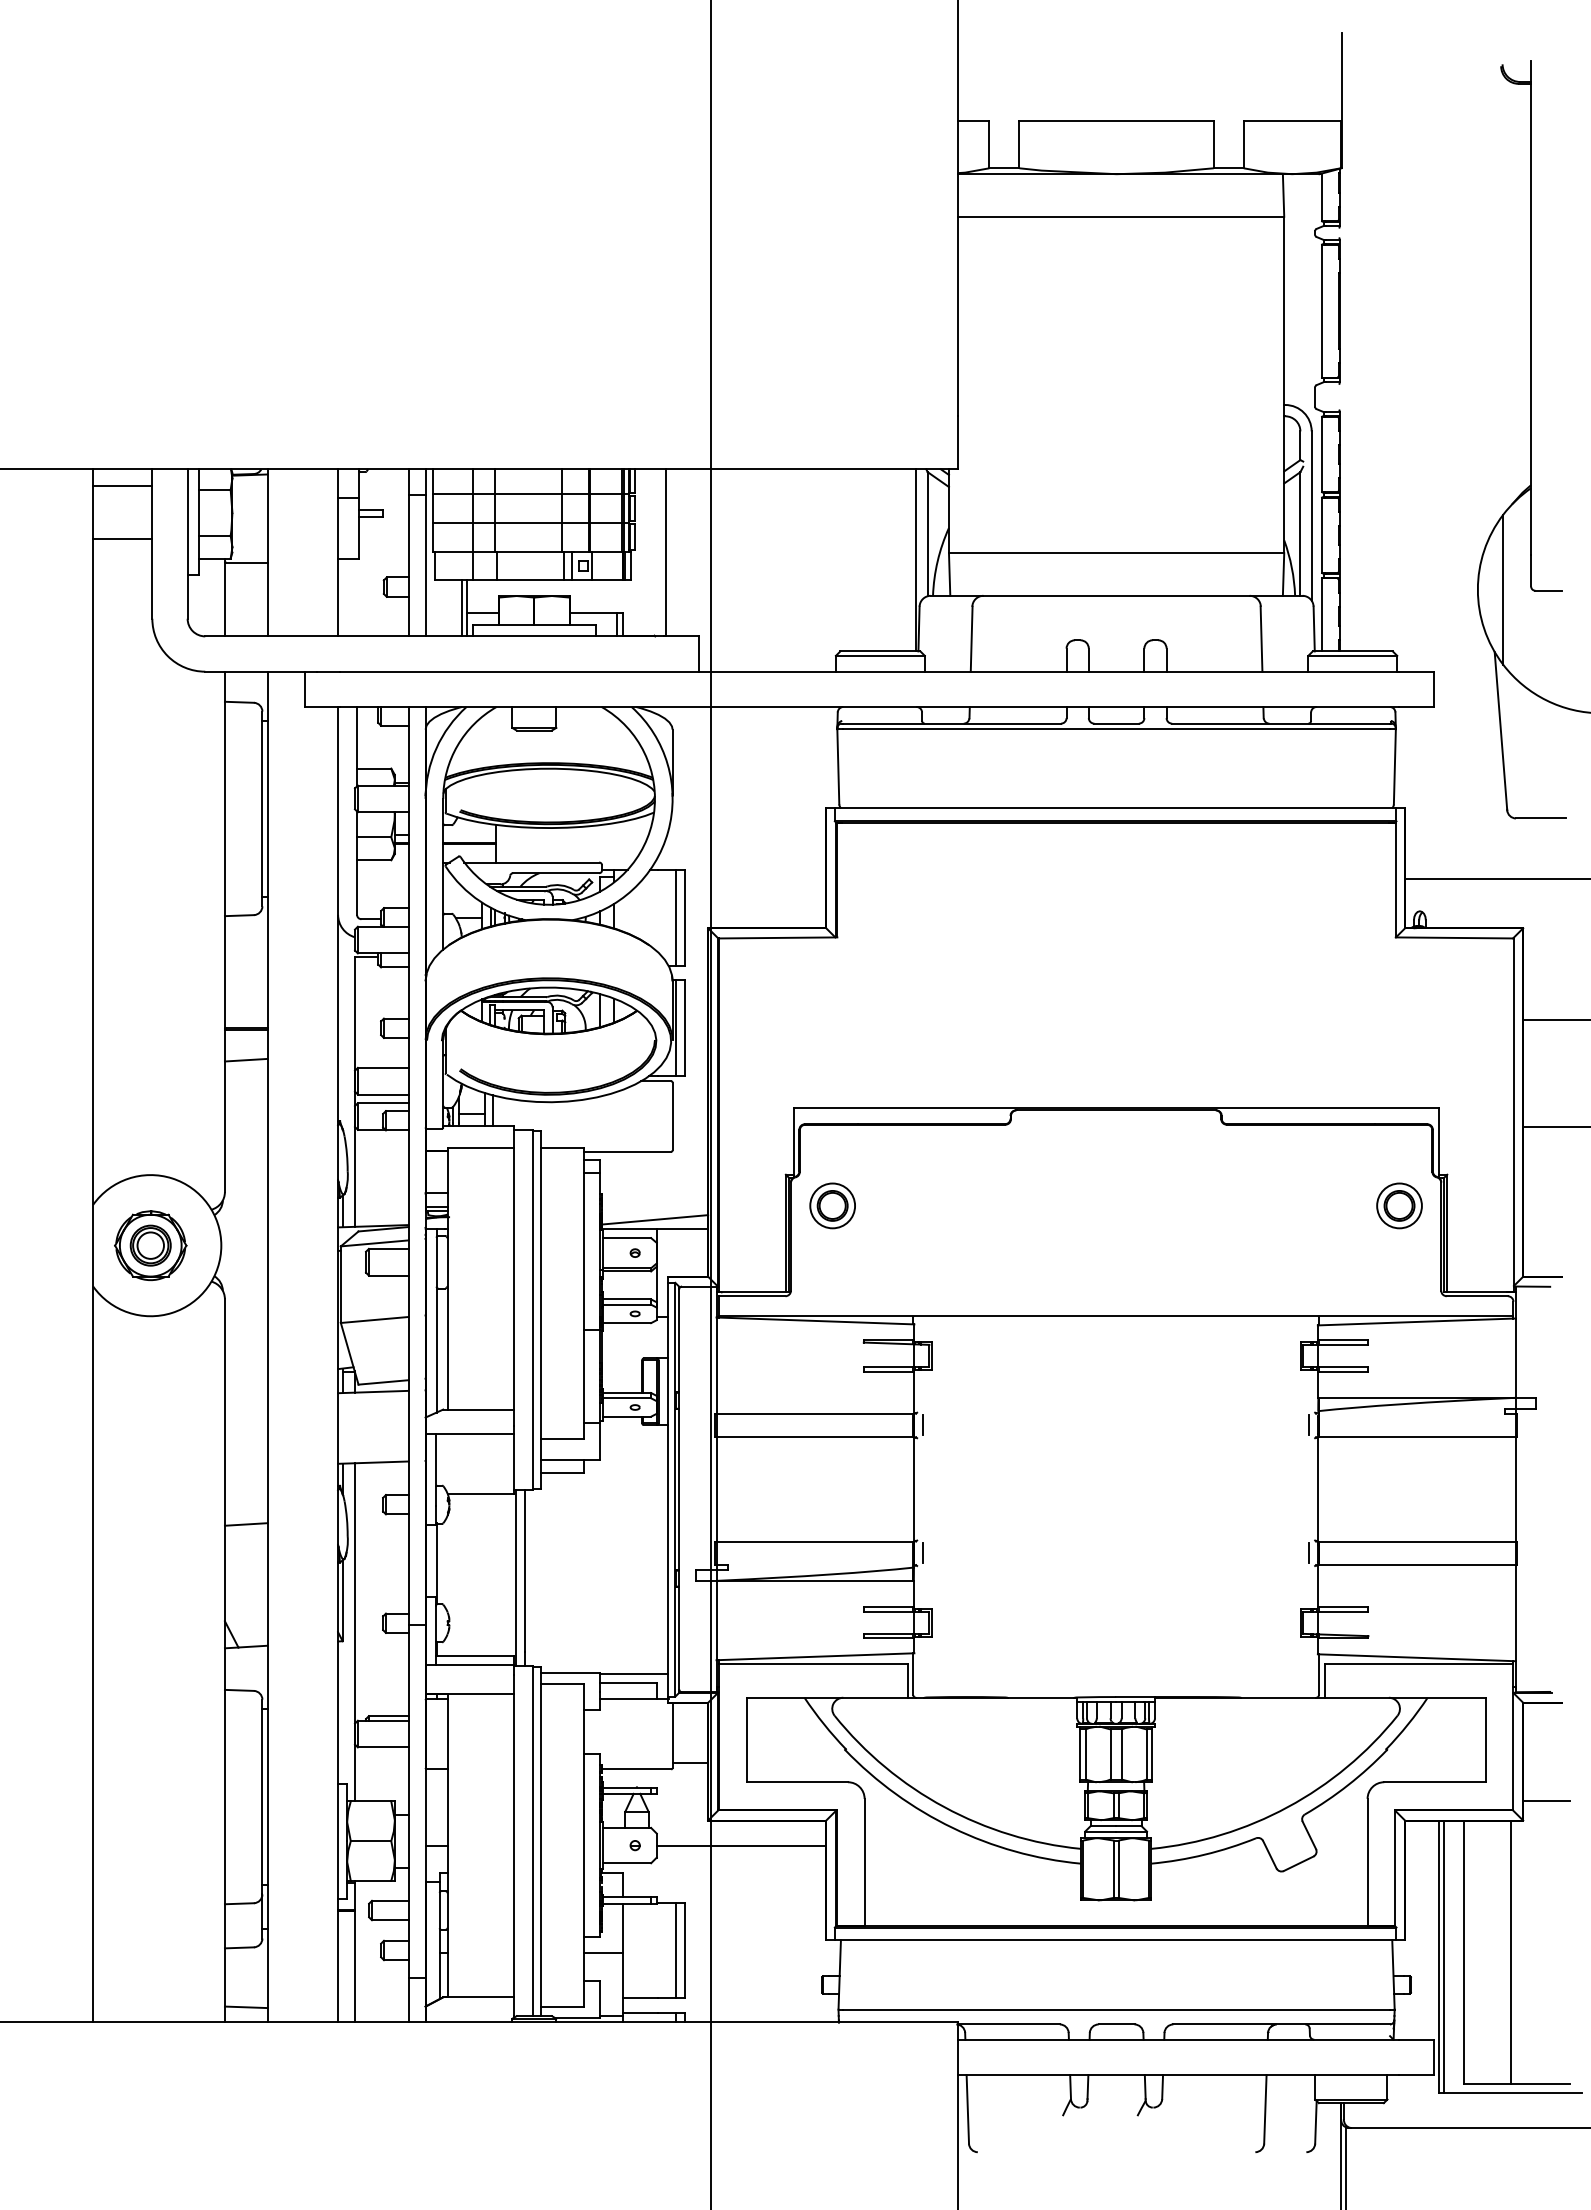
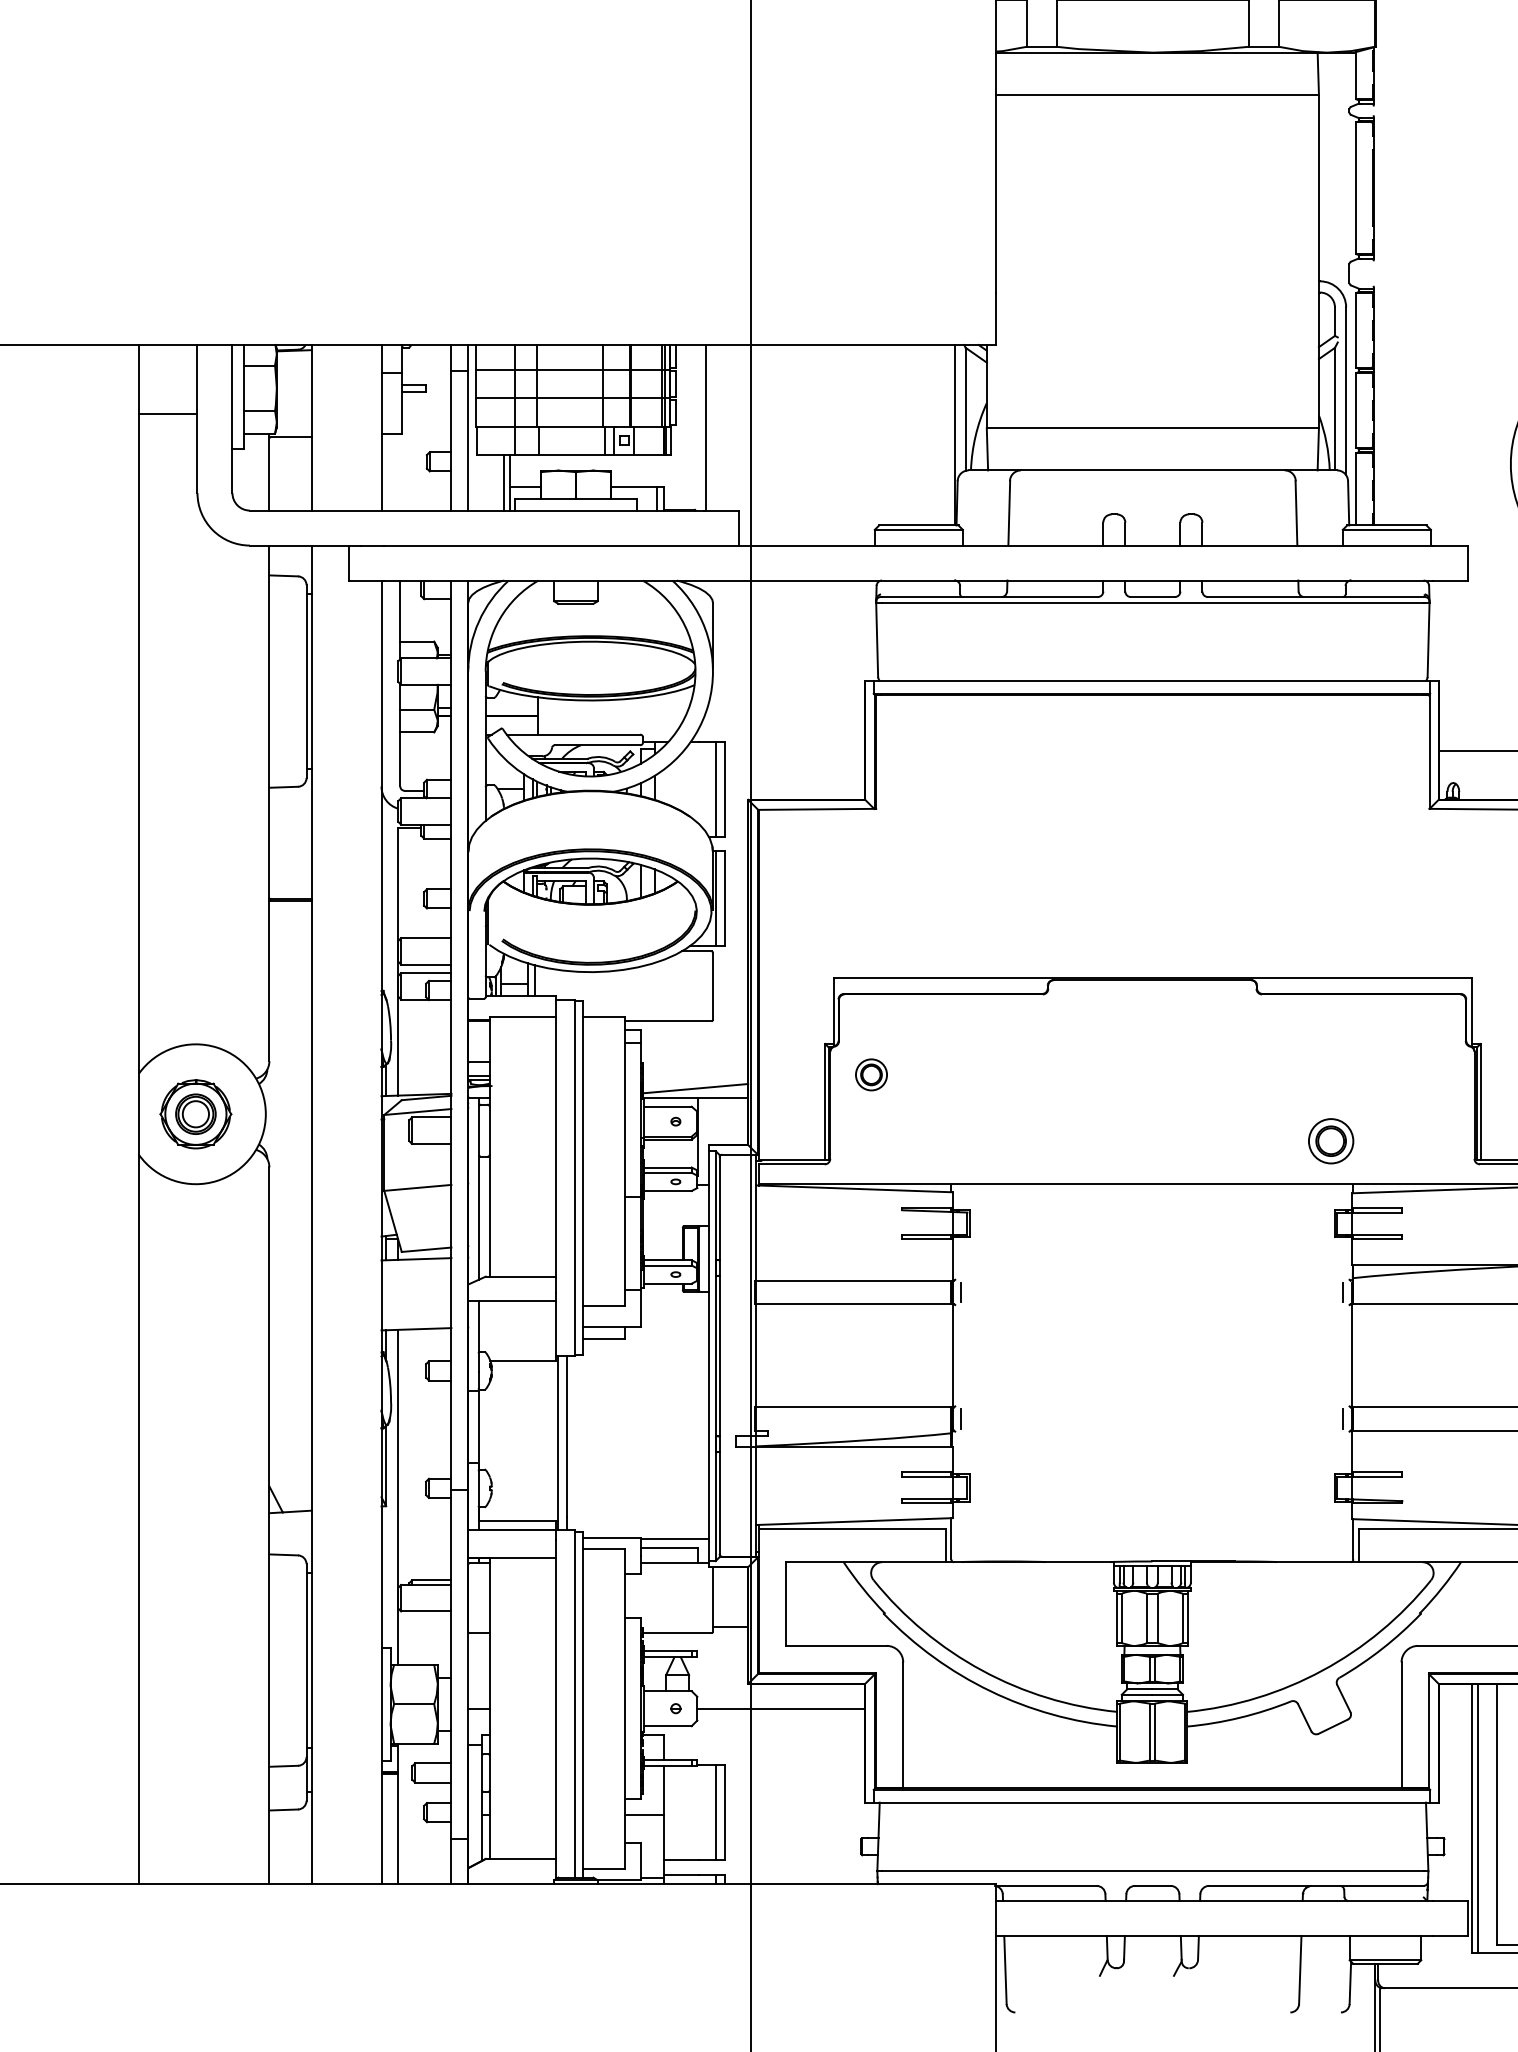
line: (122, 486) -> (167, 362), removed
line: (245, 1059) -> (289, 929), removed
part: (832, 1205) -> (871, 1074), size x0.7
part: (1399, 1205) -> (1331, 1140), moved
line: (245, 1524) -> (289, 1390), removed
line: (245, 2007) -> (289, 1869), removed

